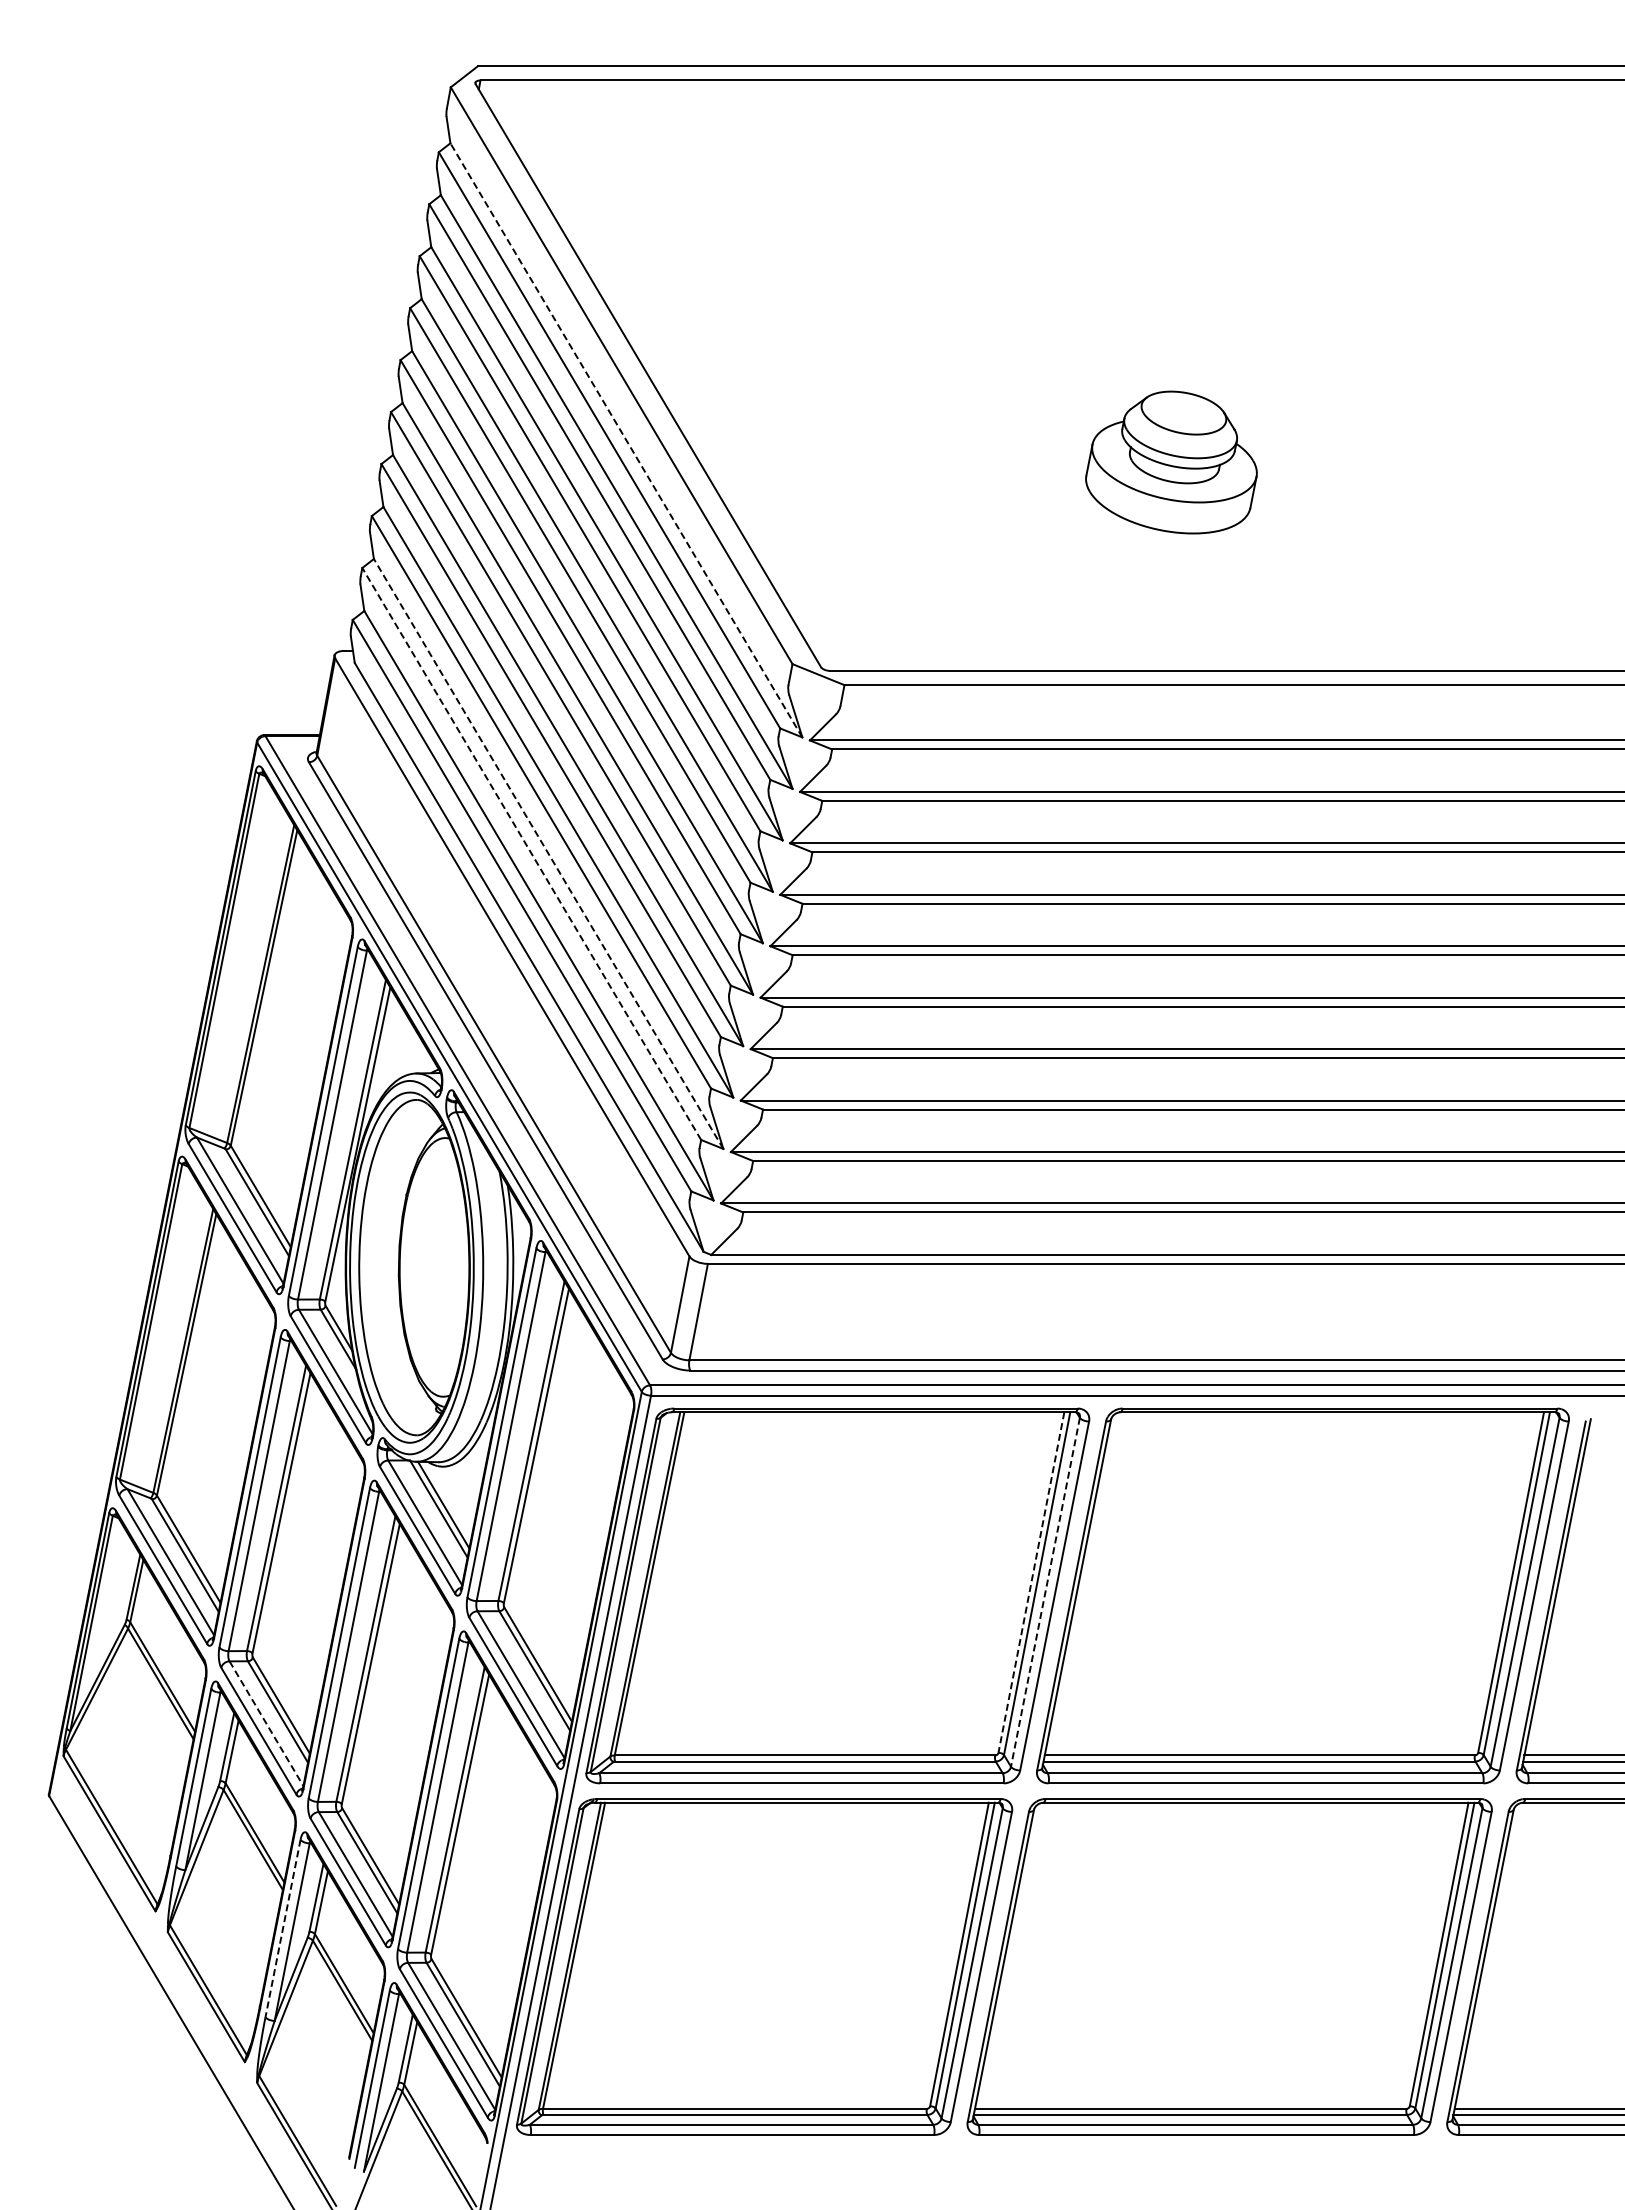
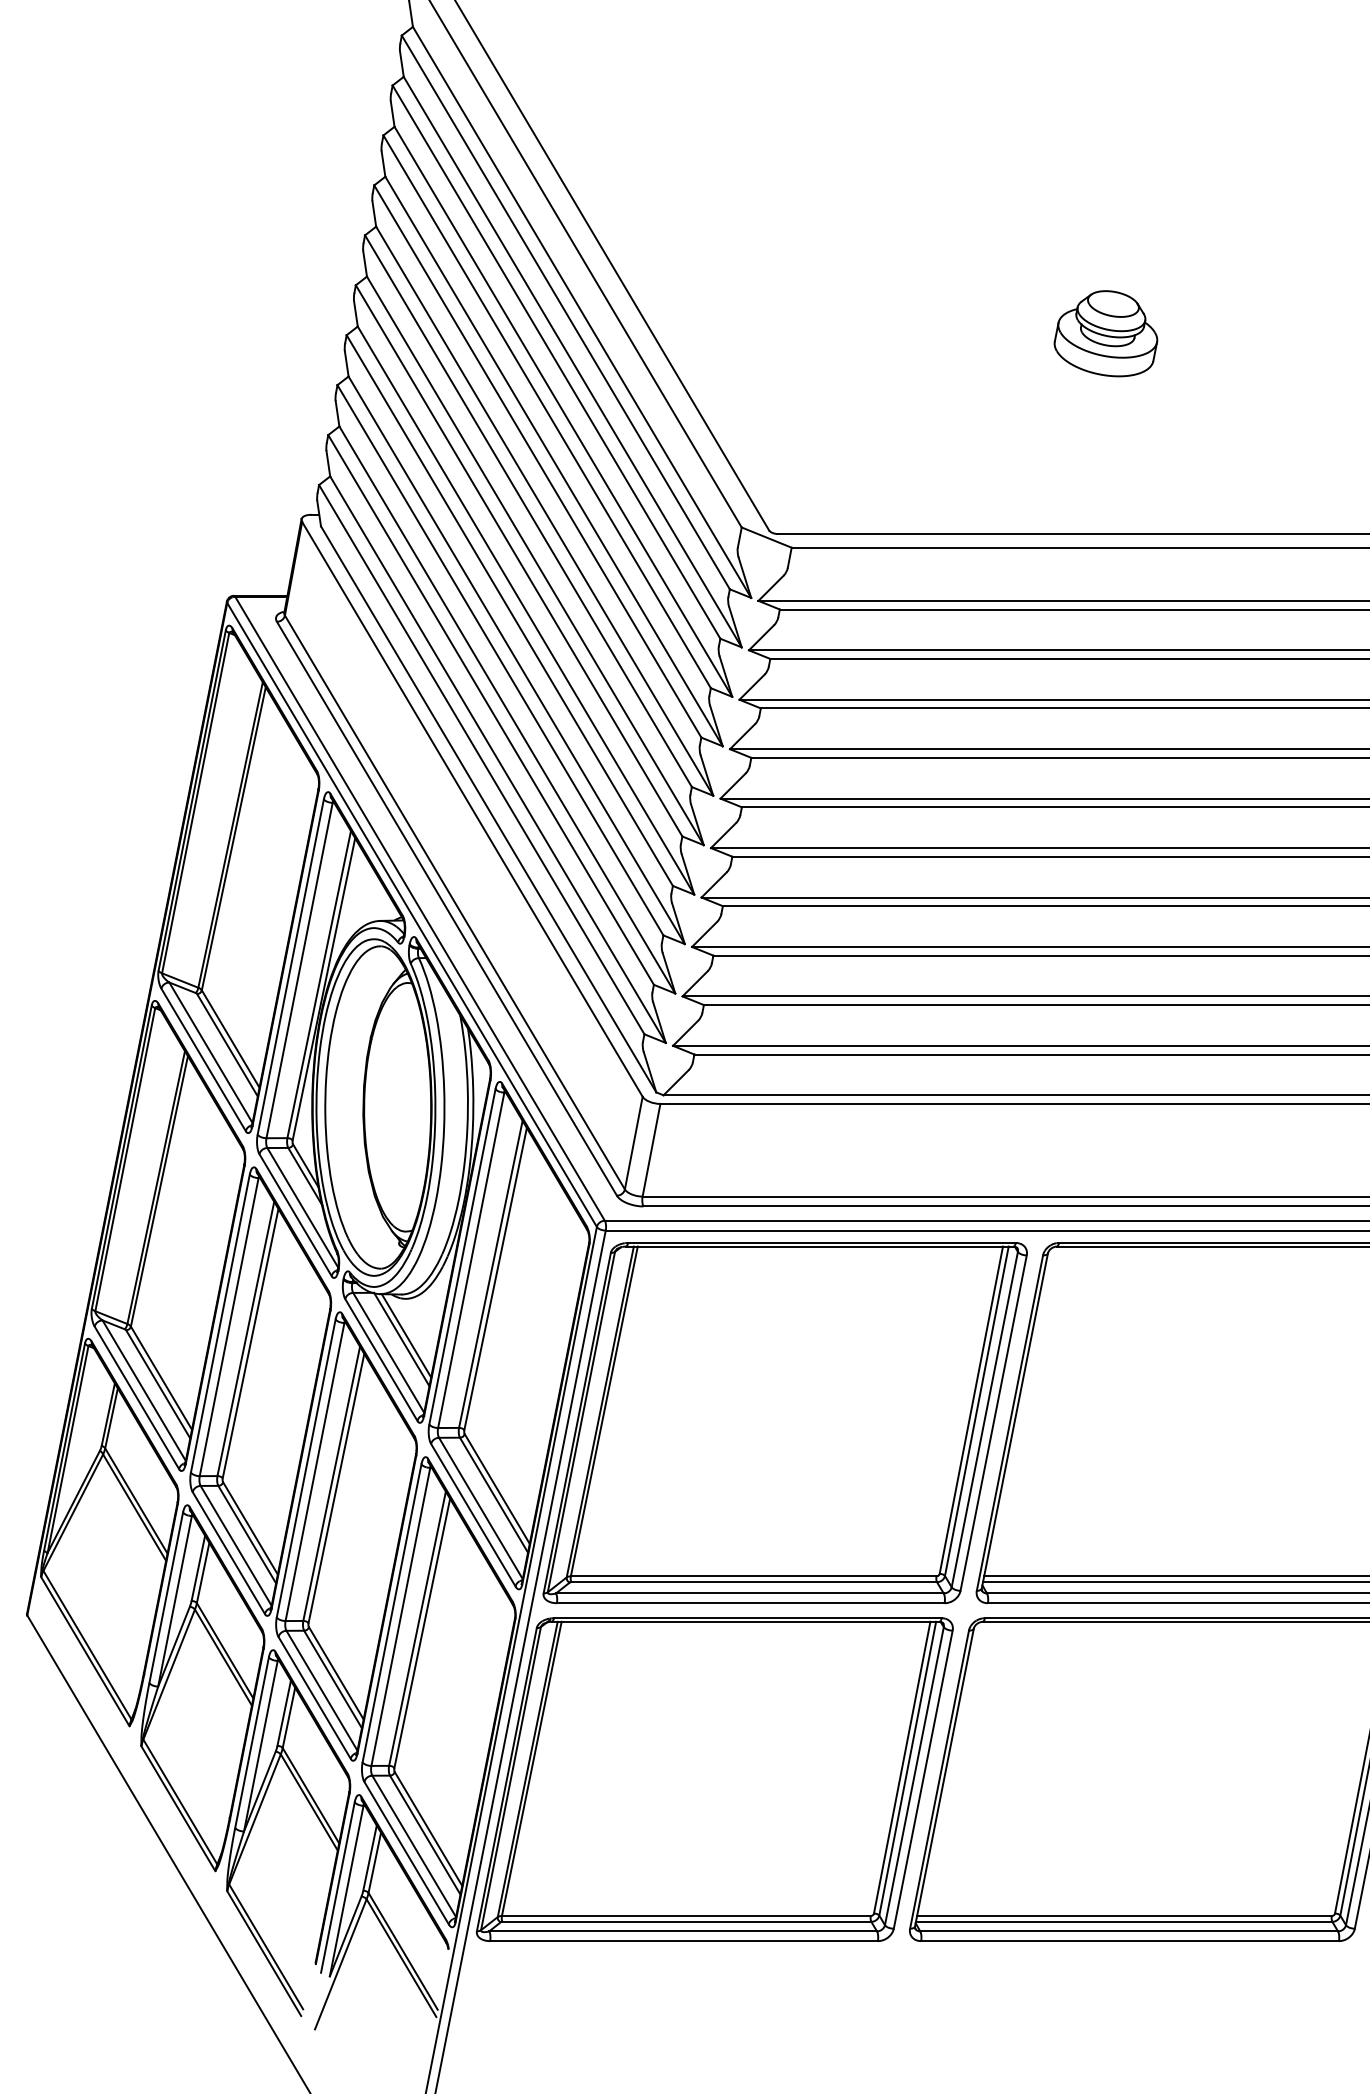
line: (626, 439) -> (582, 311), dashed -> solid
part: (1171, 462) -> (1105, 333), size x0.62
line: (531, 853) -> (490, 709), dashed -> solid
line: (548, 853) -> (507, 709), dashed -> solid
line: (1031, 1583) -> (971, 1411), dashed -> solid
line: (1045, 1592) -> (984, 1419), dashed -> solid
line: (266, 1724) -> (236, 1546), dashed -> solid
line: (282, 1928) -> (251, 1742), dashed -> solid

